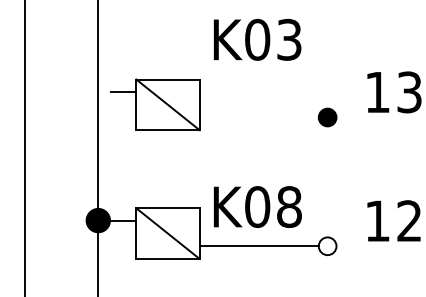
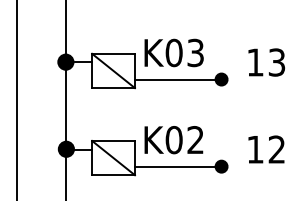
text: (256, 39) -> (173, 52), moved
fill: (96, 90) -> (65, 61), added
line: (258, 117) -> (174, 79), added
text: (289, 207) -> (195, 140), K08 -> K02
fill: (327, 246) -> (221, 166), added

